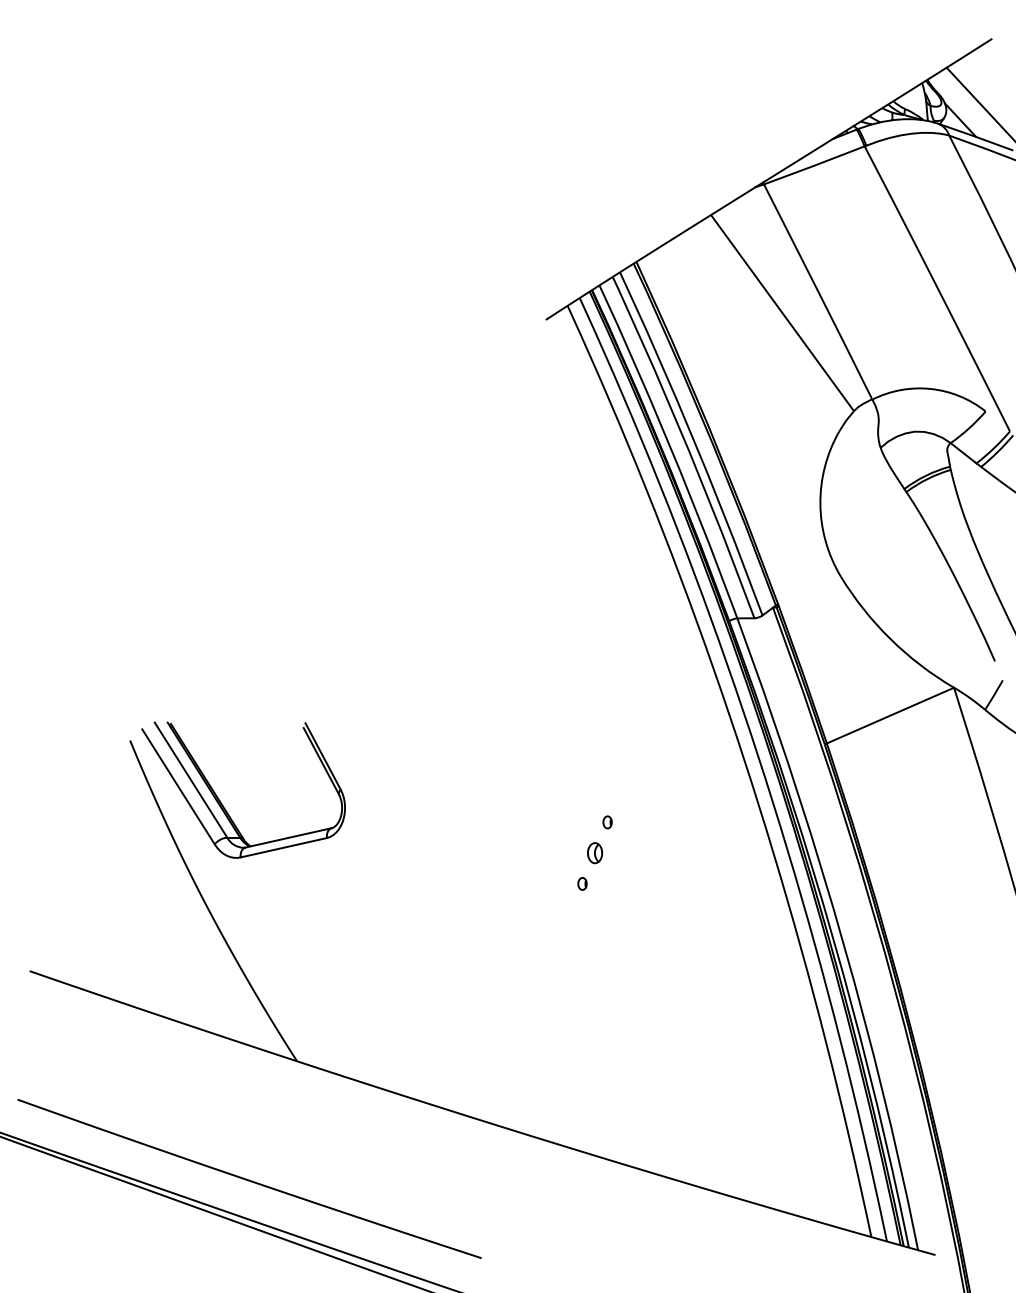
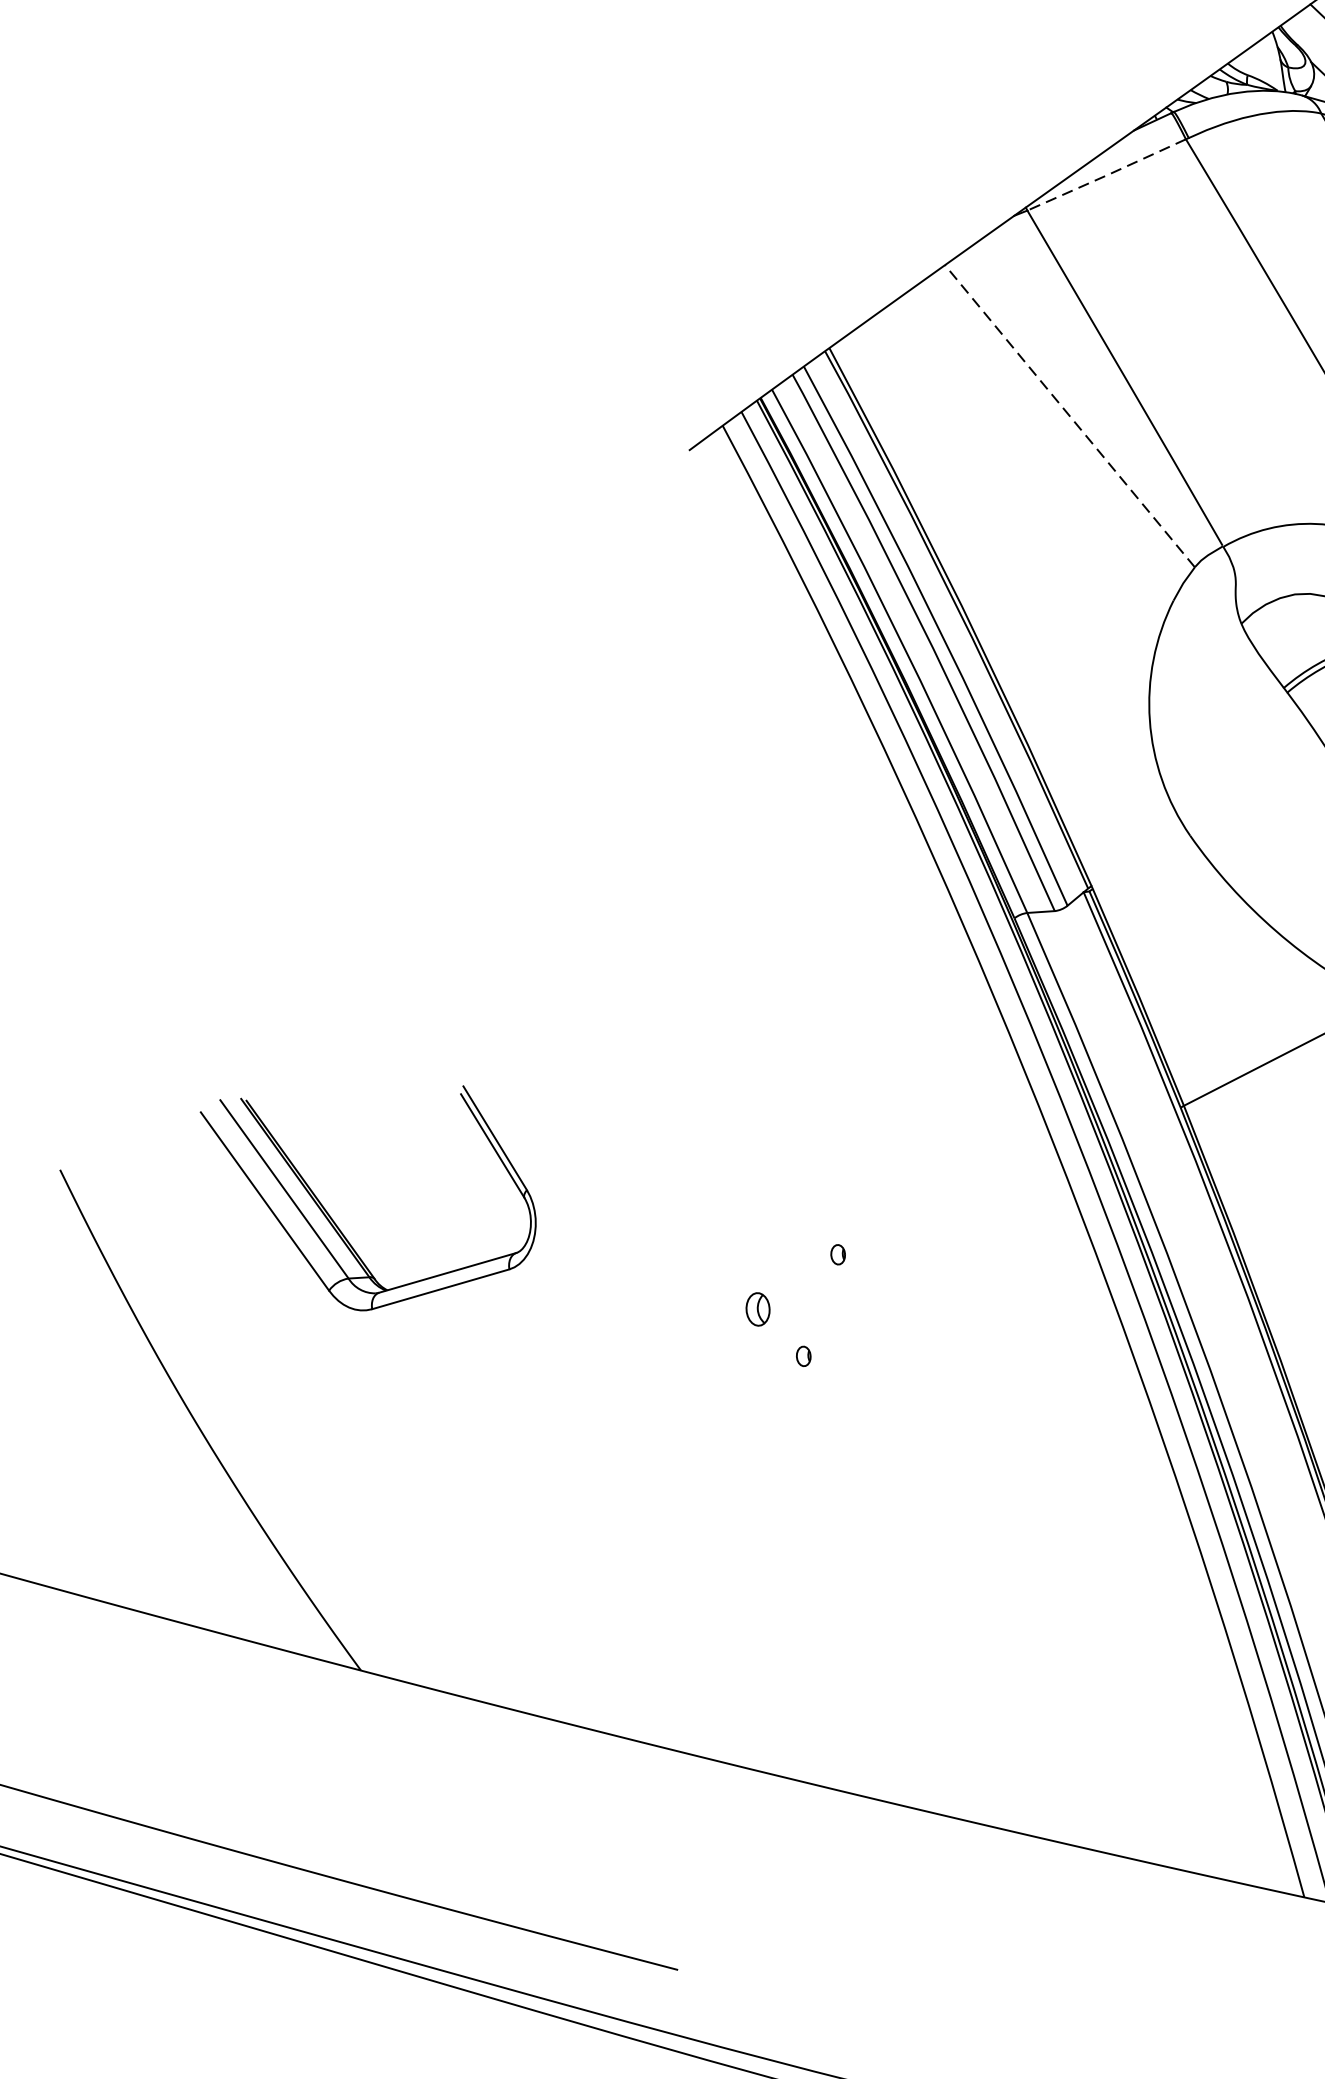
line: (814, 165) -> (1106, 175), solid -> dashed
line: (782, 312) -> (1069, 415), solid -> dashed
part: (222, 803) -> (337, 1224), moved
part: (595, 853) -> (758, 1309), moved

